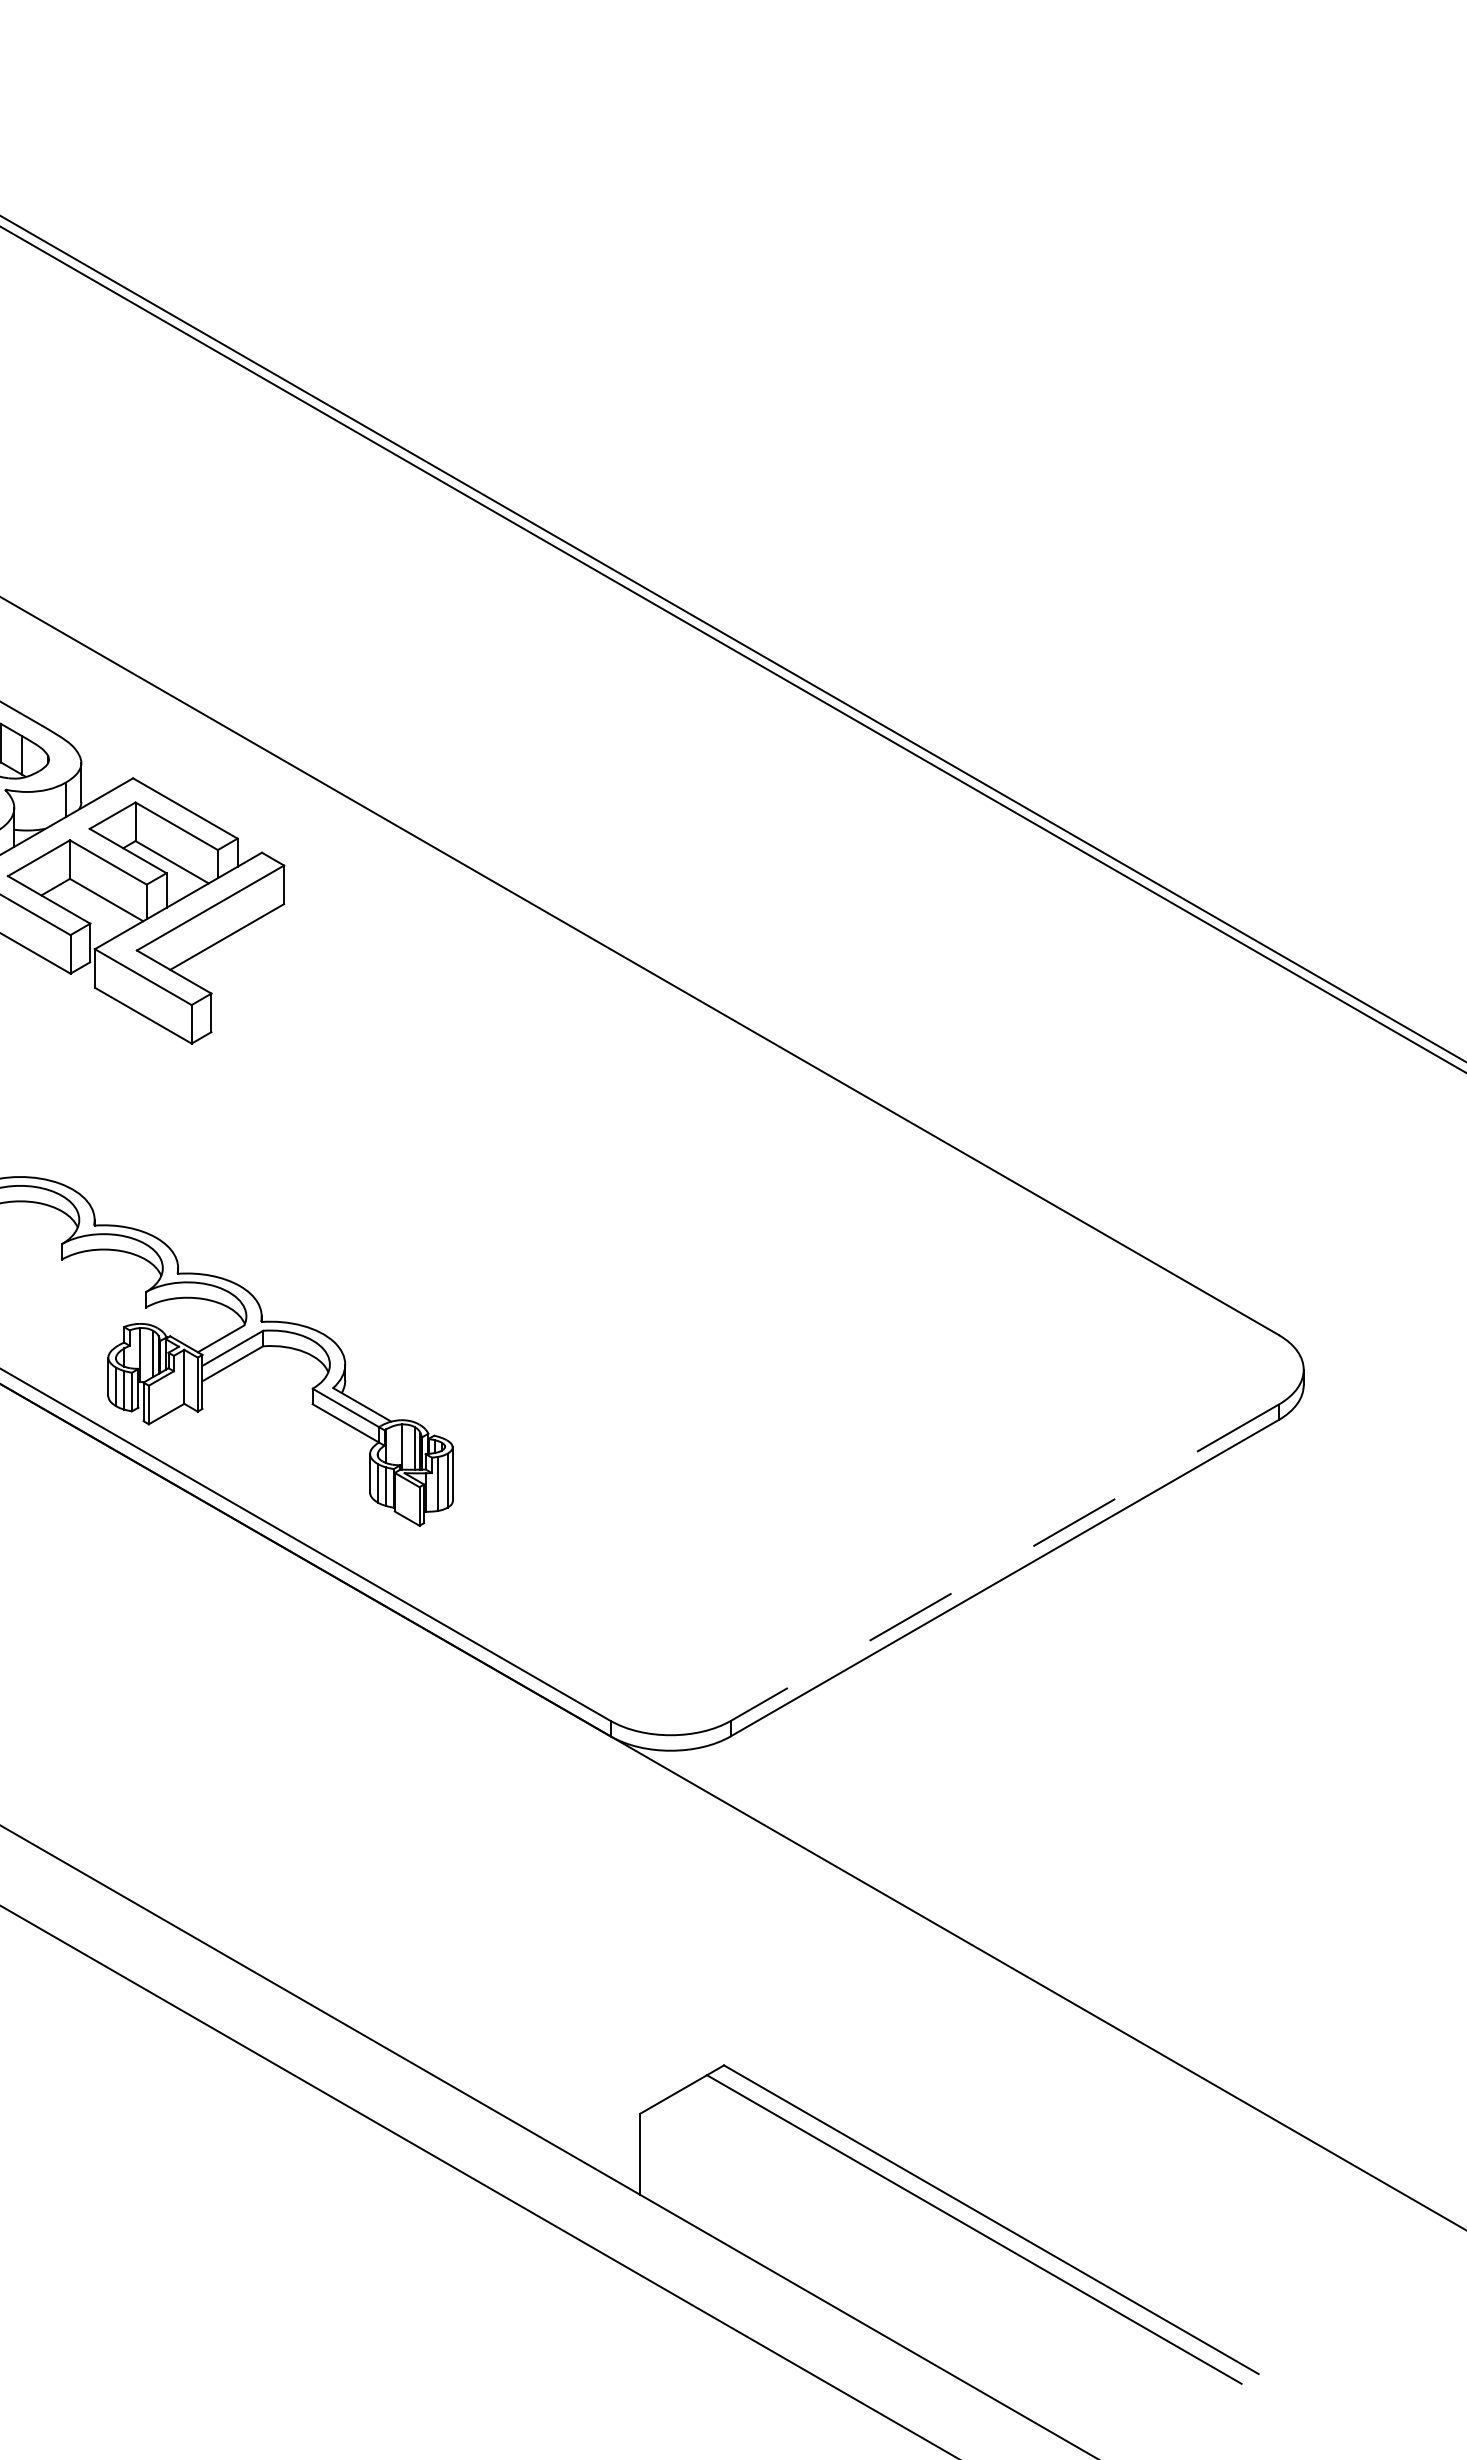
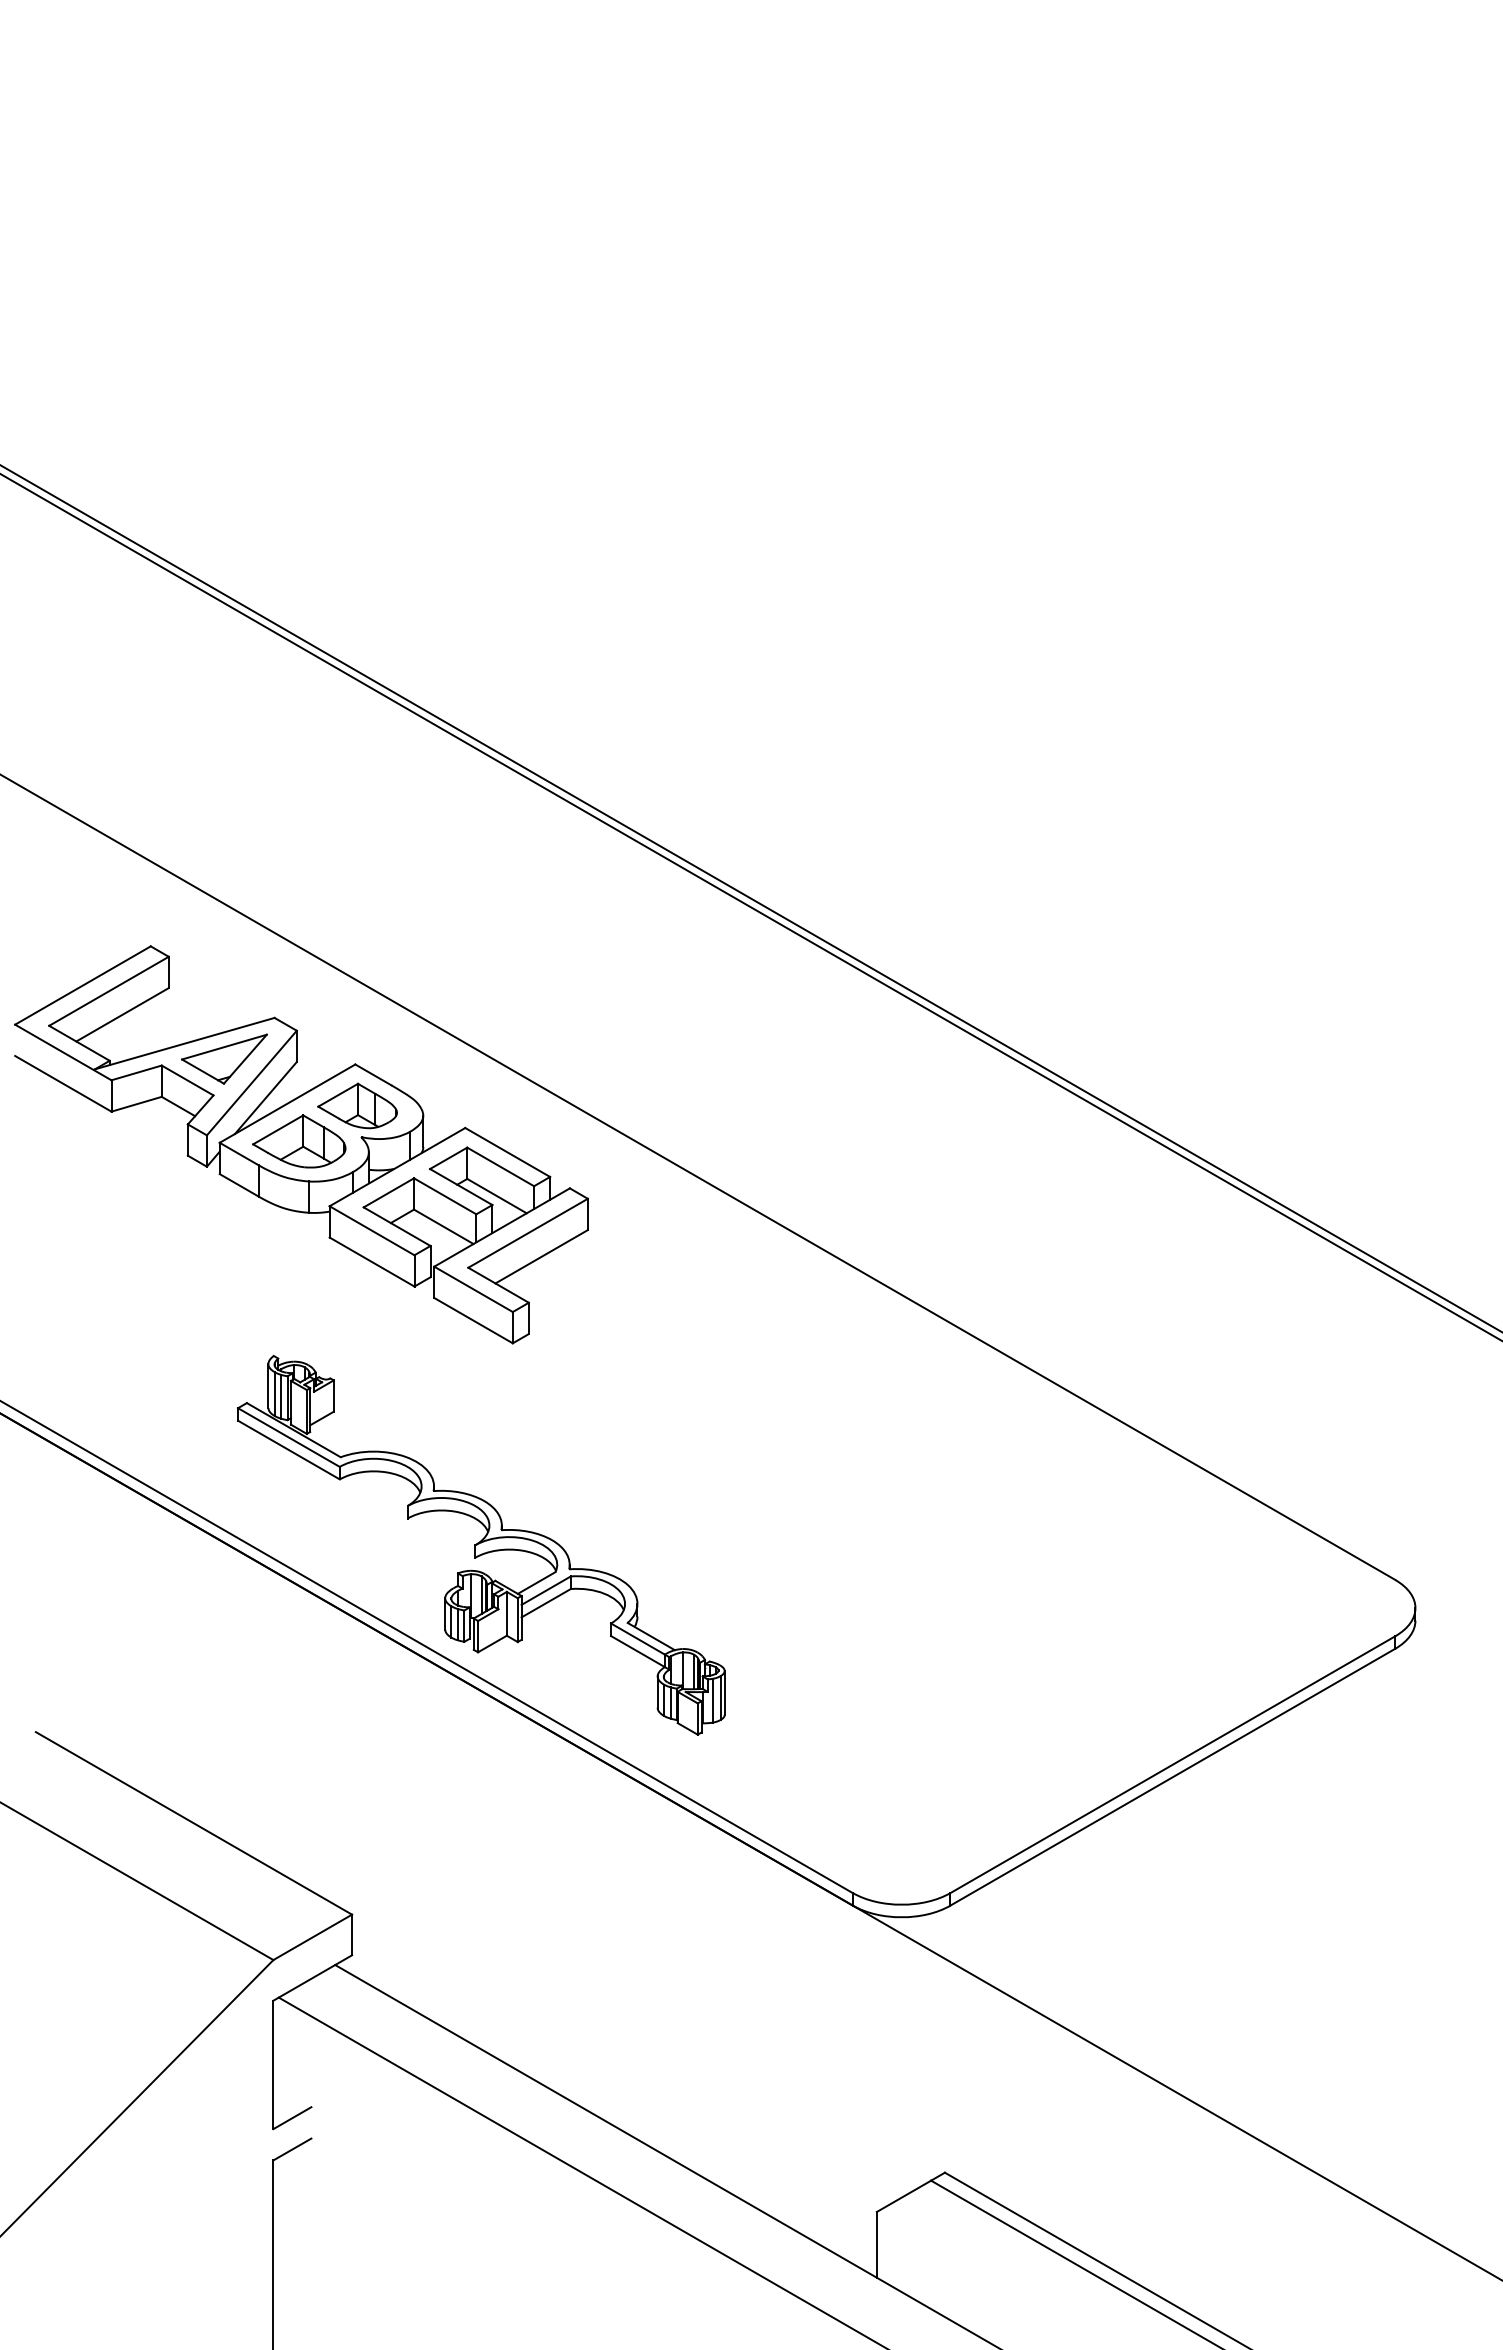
line: (1004, 1562) -> (1172, 1764), dashed -> solid

